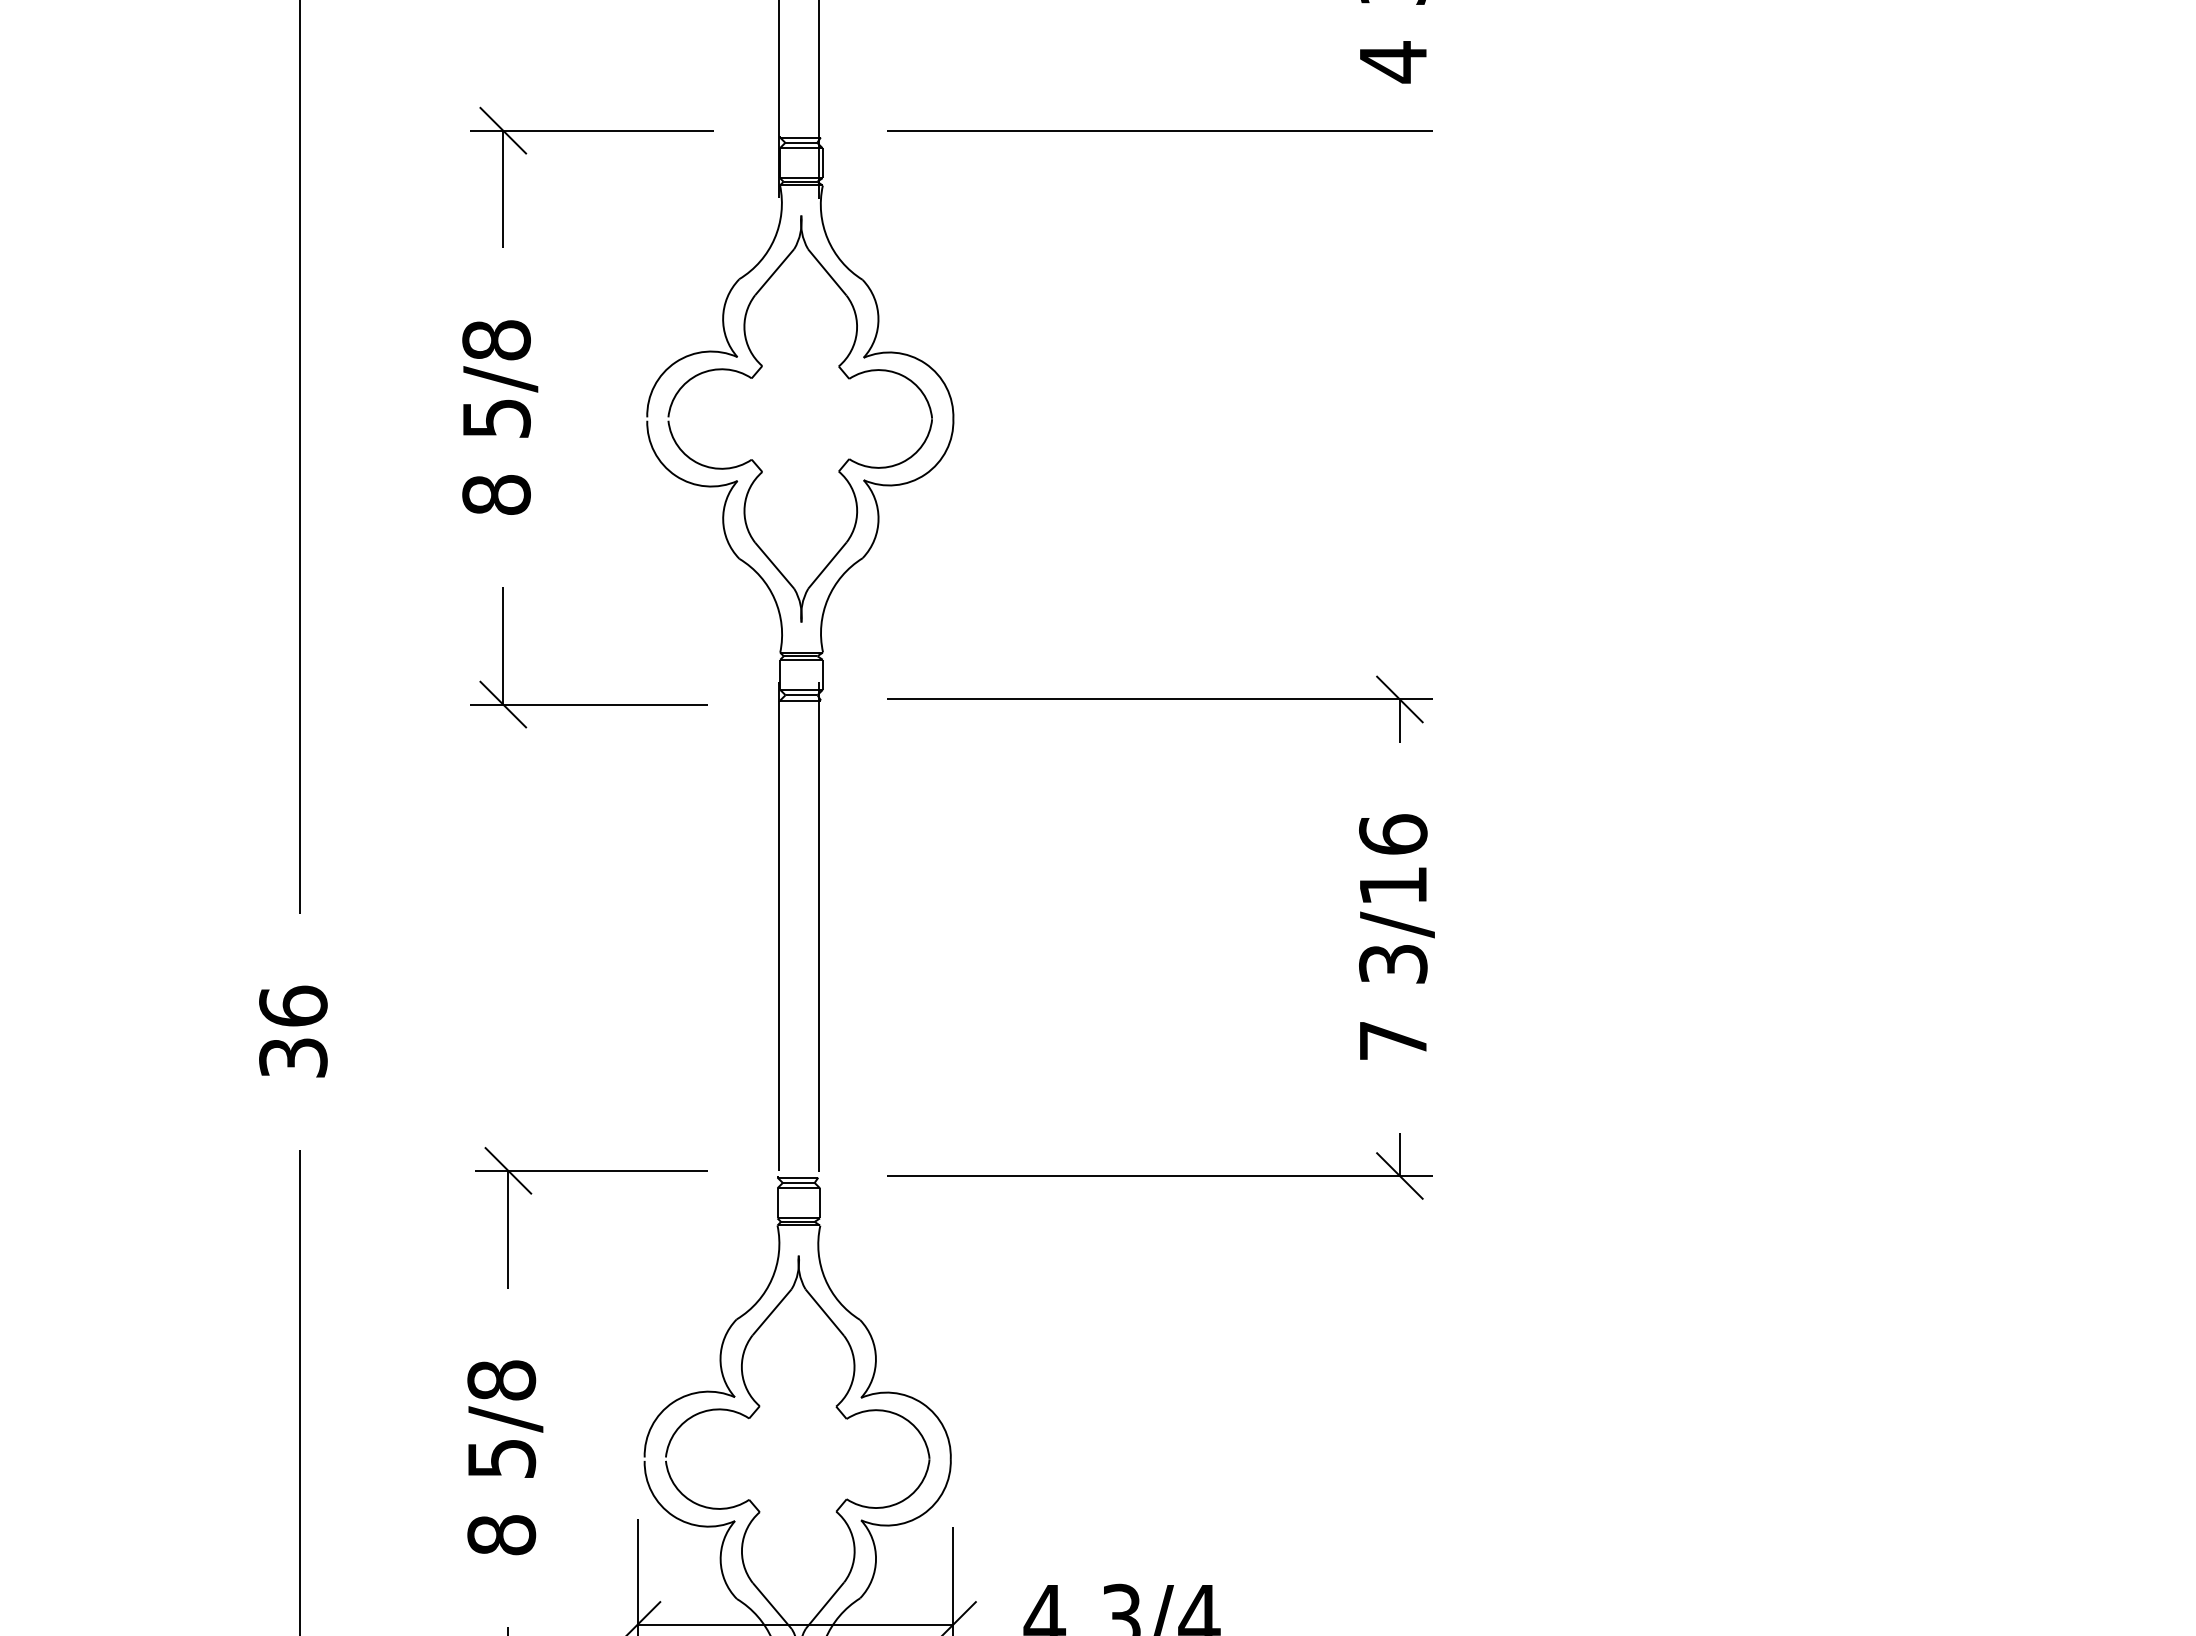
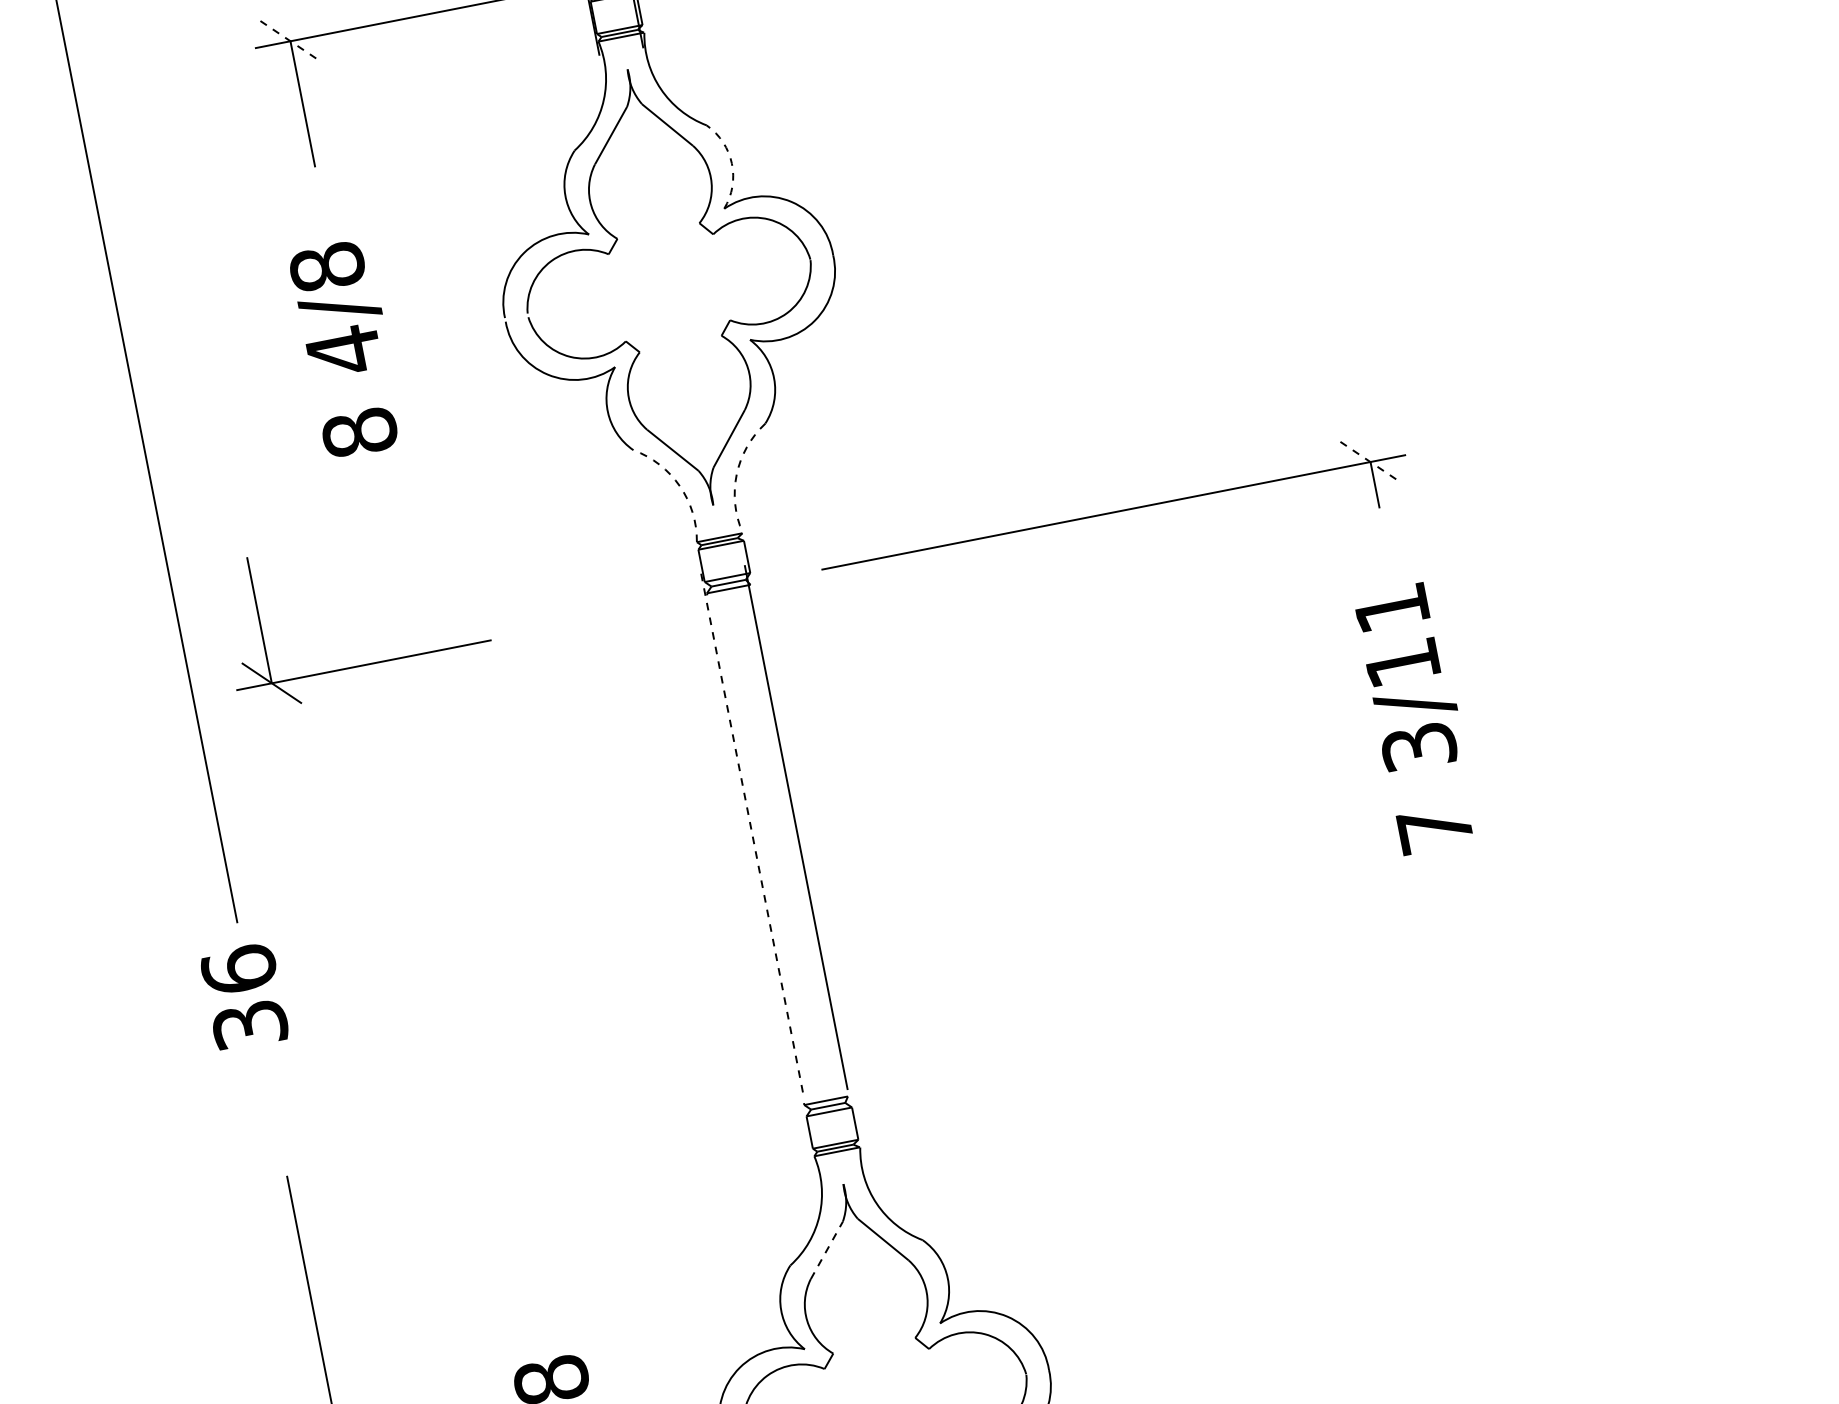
line: (503, 131) -> (290, 42), solid -> dashed
arc: (878, 318) -> (731, 163), solid -> dashed
text: (496, 418) -> (343, 350), 5/8 -> 4/8
arc: (774, 599) -> (679, 486), solid -> dashed
arc: (827, 599) -> (736, 475), solid -> dashed
line: (1400, 699) -> (1371, 461), solid -> dashed
part: (588, 704) -> (363, 665), moved
text: (1393, 834) -> (1392, 608), 3/16 -> 3/11
line: (778, 926) -> (752, 835), solid -> dashed
text: (293, 1031) -> (244, 996), moved
part: (591, 1171) -> (603, 1137), removed
part: (1159, 1175) -> (1213, 1022), removed
line: (772, 1311) -> (827, 1249), solid -> dashed

